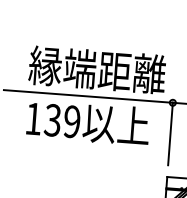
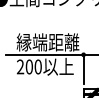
text: (51, 119) -> (28, 66), 139 -> 200

